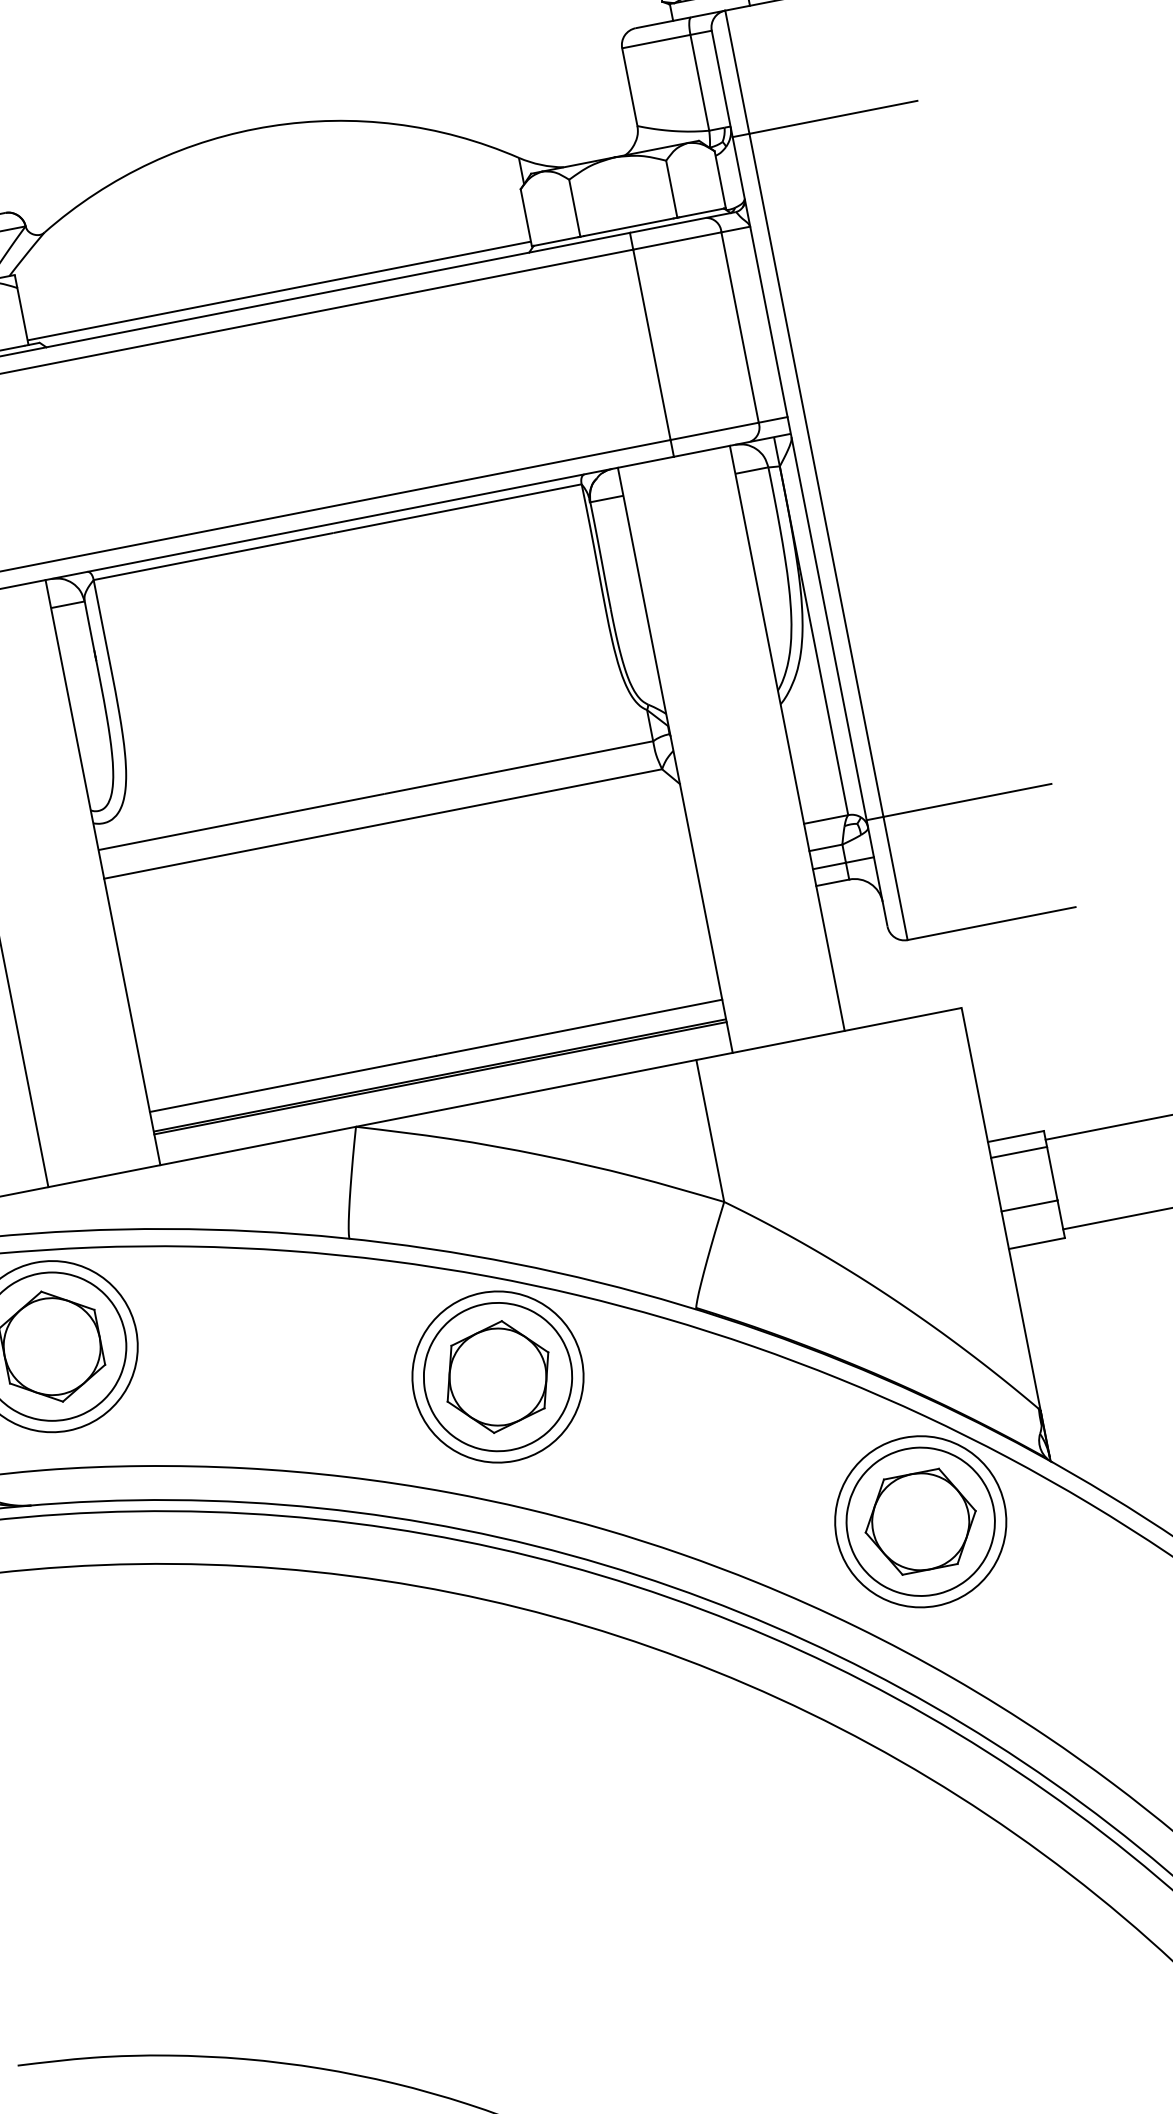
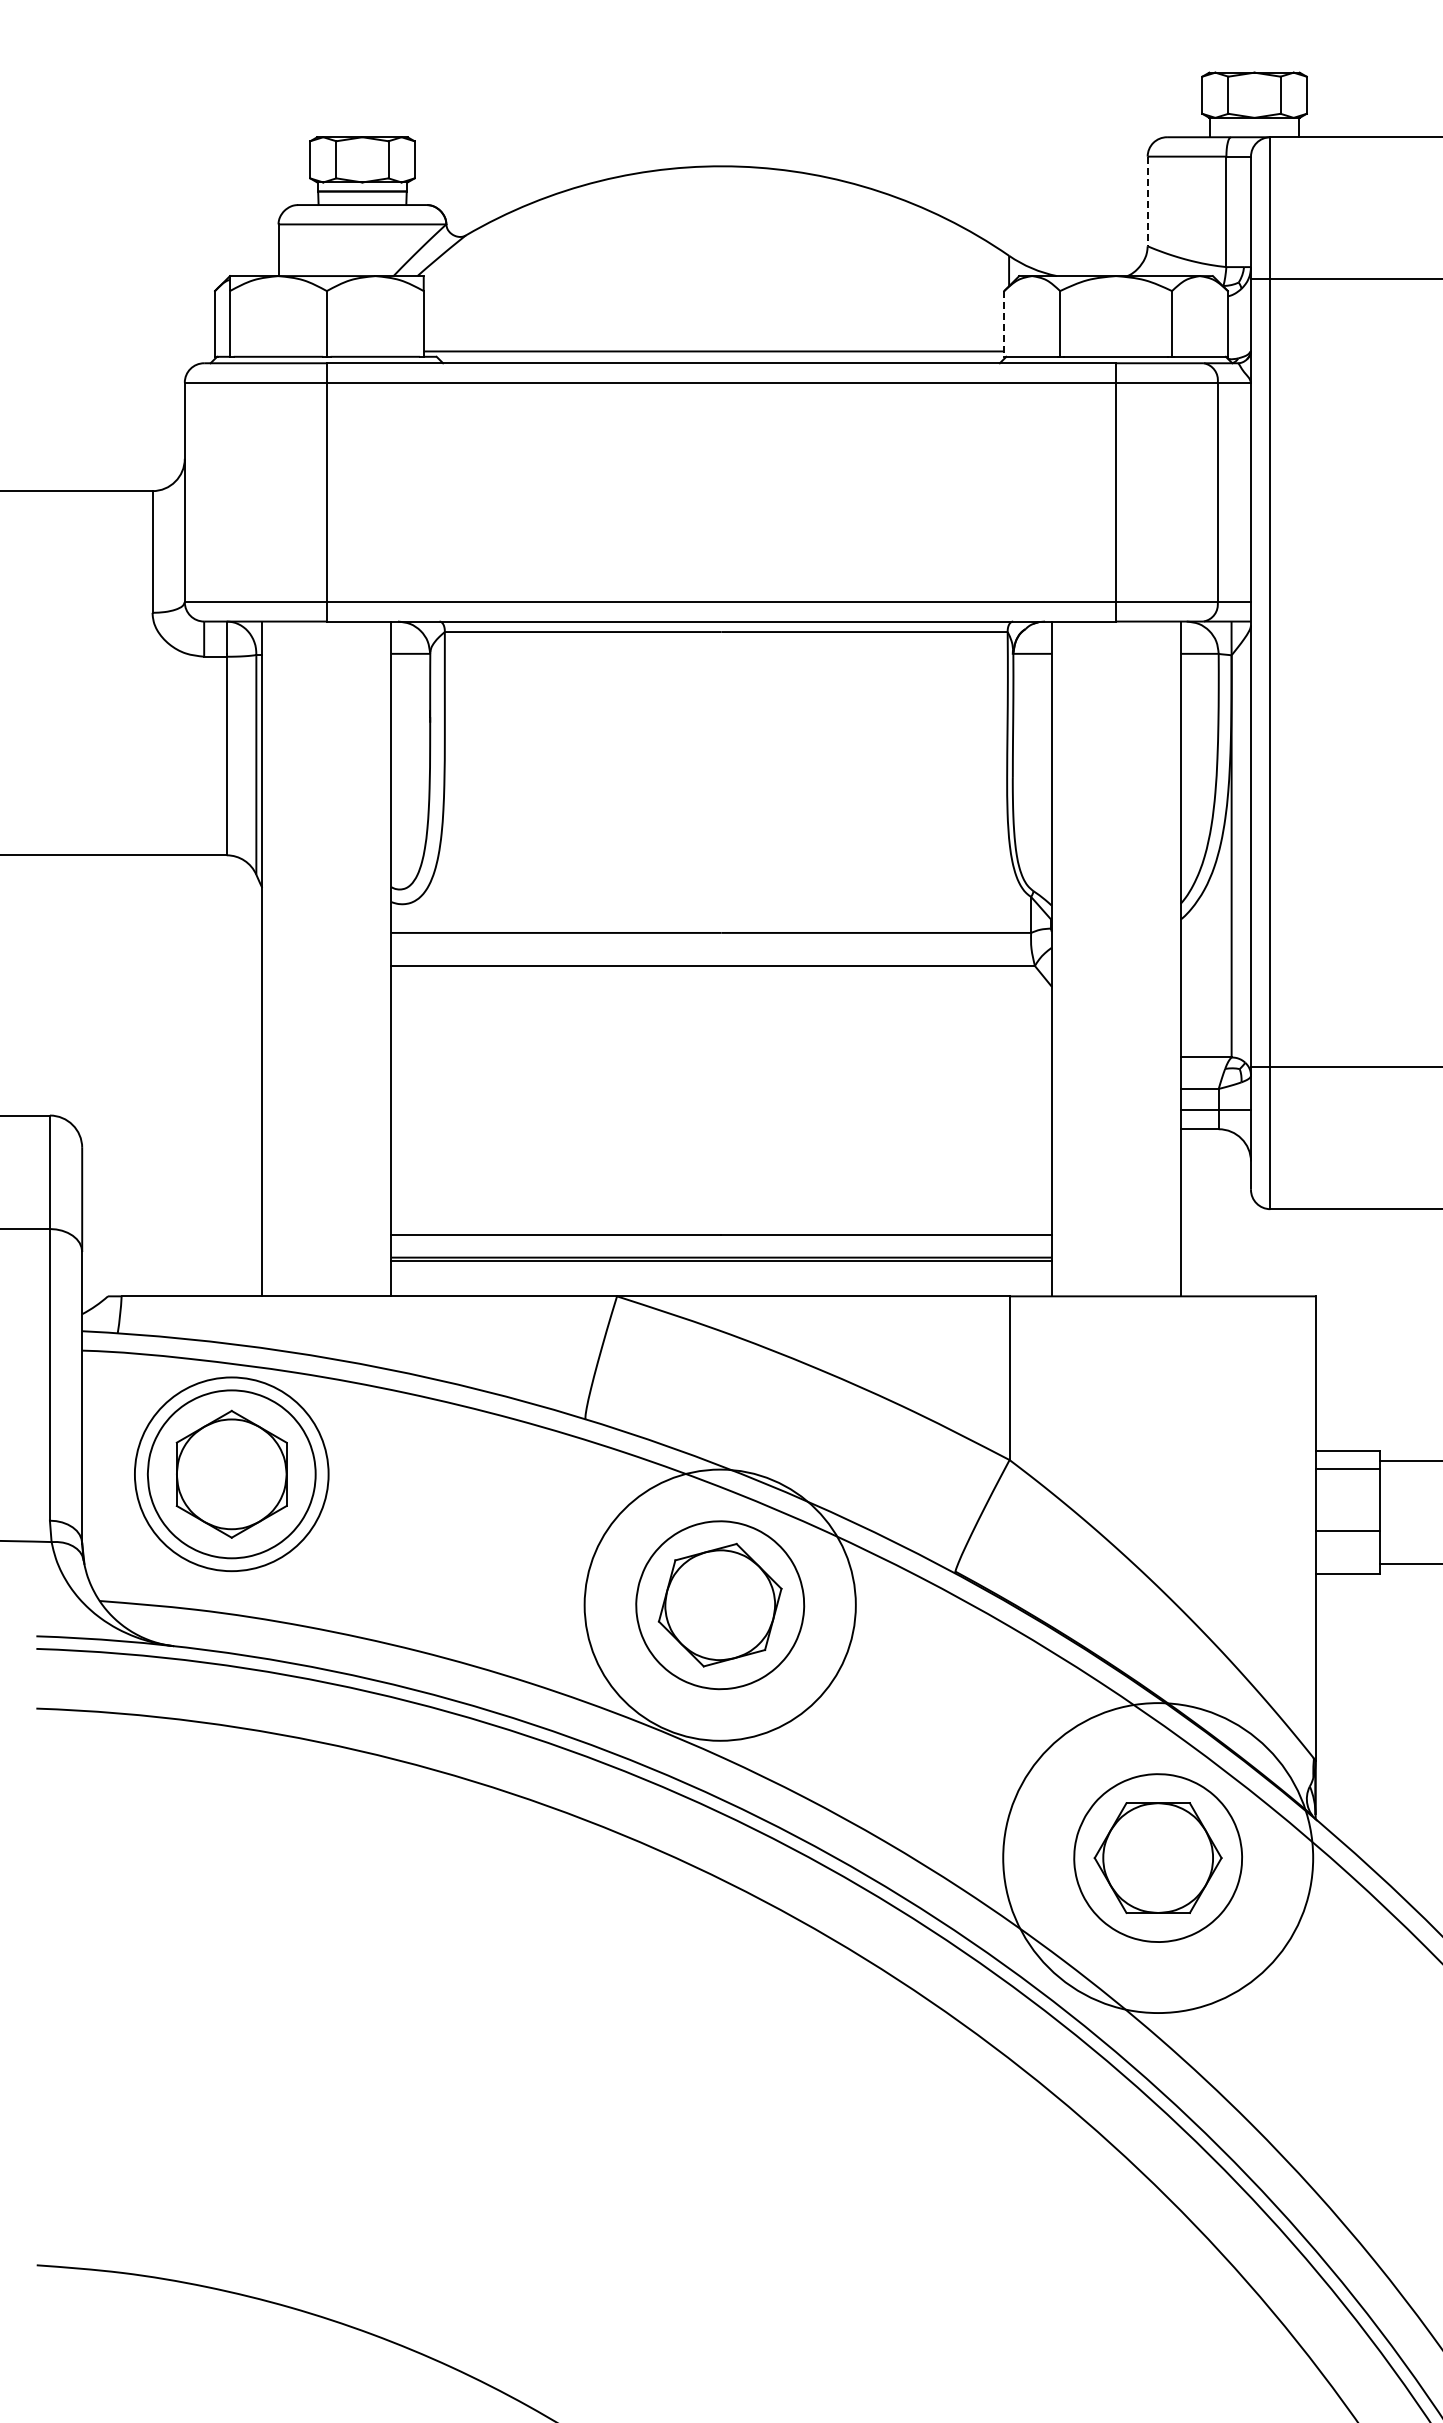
line: (629, 87) -> (1147, 201), solid -> dashed
line: (526, 217) -> (1004, 323), solid -> dashed
circle: (498, 1377) -> (720, 1605), size x1.4
circle: (920, 1521) -> (1158, 1857), size x1.6

